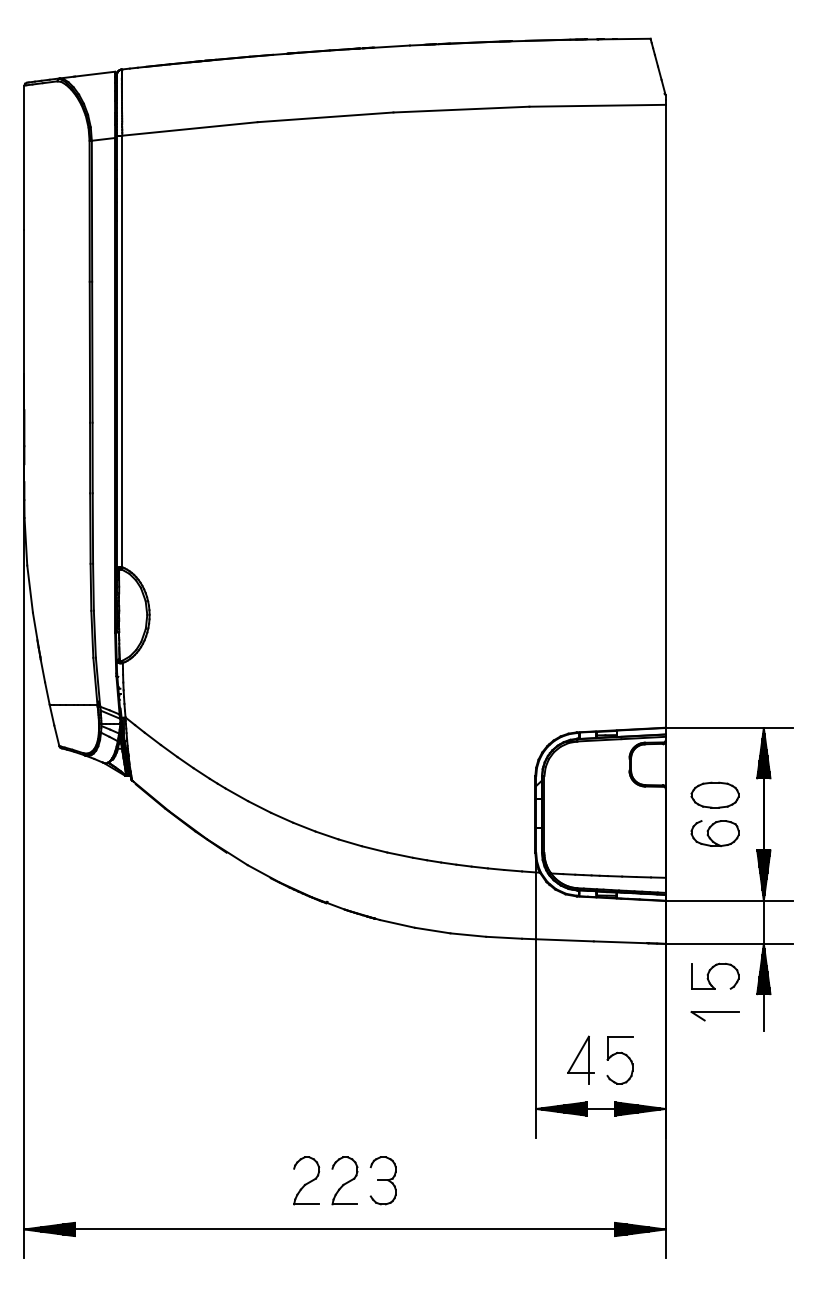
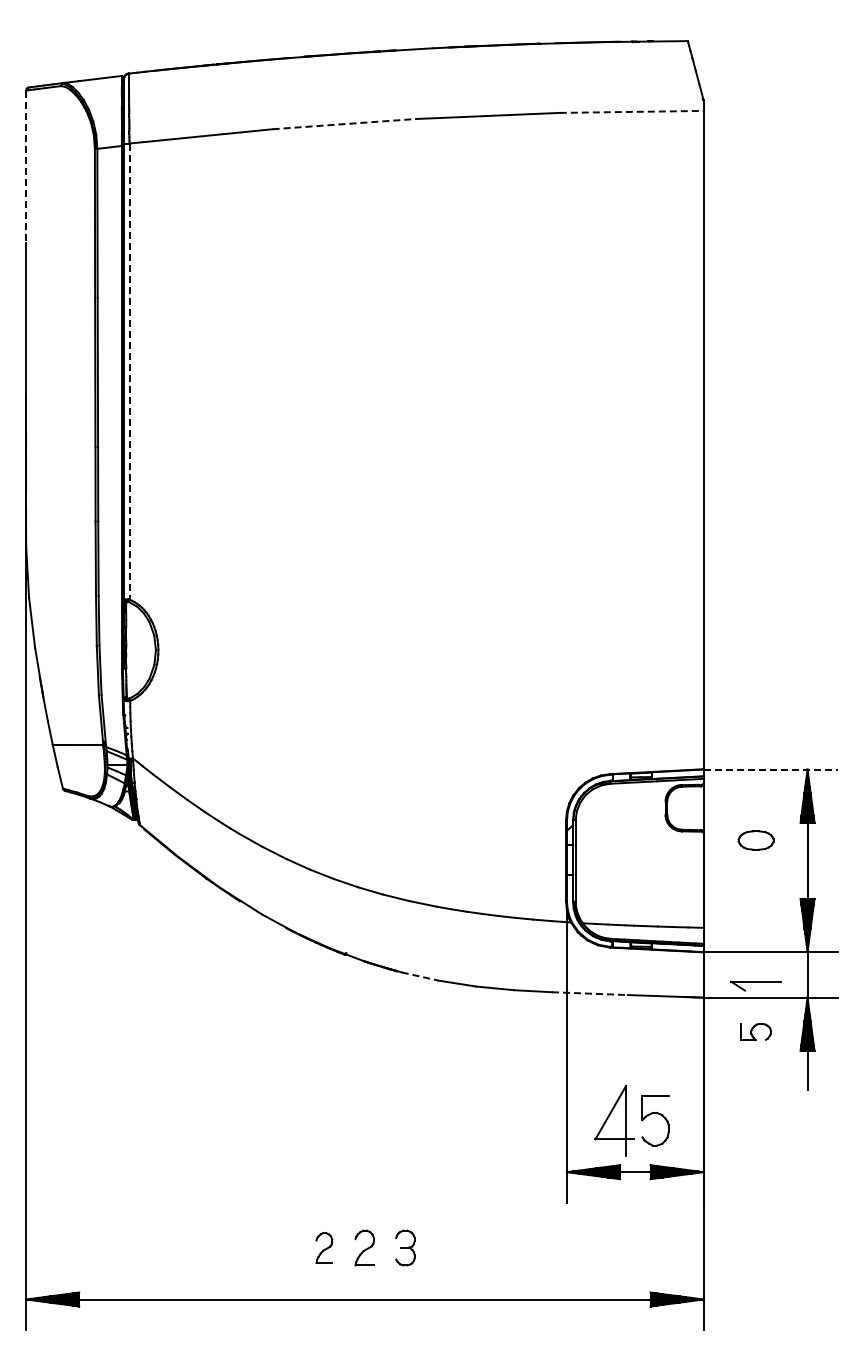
line: (597, 105) -> (631, 111), solid -> dashed
line: (325, 117) -> (344, 124), solid -> dashed
line: (24, 158) -> (26, 167), solid -> dashed
line: (122, 352) -> (129, 372), solid -> dashed
line: (729, 727) -> (771, 769), solid -> dashed
part: (714, 795) -> (755, 840), size x0.7
part: (714, 833) -> (755, 880), removed
line: (397, 923) -> (420, 976), solid -> dashed
line: (557, 939) -> (589, 993), solid -> dashed
part: (714, 975) -> (755, 1031), size x0.6
part: (714, 1015) -> (755, 985), moved
part: (580, 1060) -> (613, 1120), size x1.4
part: (306, 1180) -> (324, 1247), size x0.6
part: (344, 1180) -> (364, 1247), size x0.7
part: (383, 1180) -> (405, 1247), size x0.7

